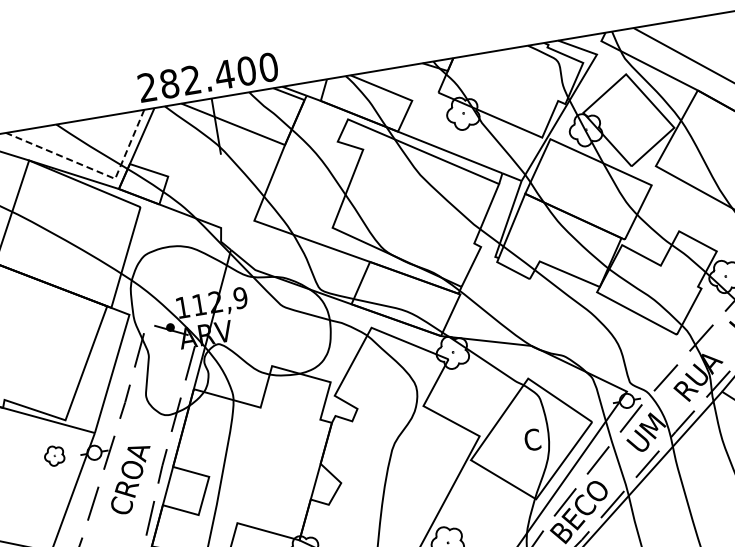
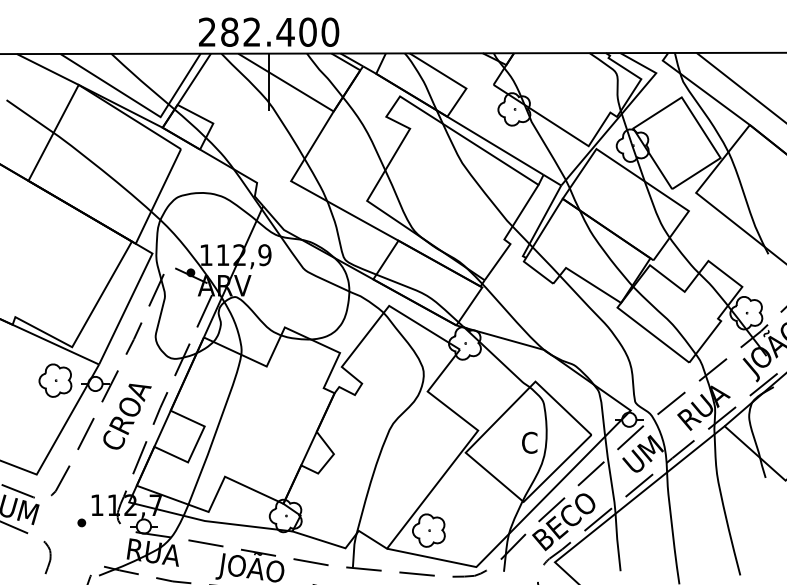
line: (95, 170) -> (142, 105), dashed -> solid
part: (54, 455) -> (55, 380), size x1.67

